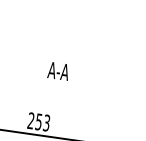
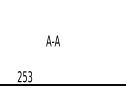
text: (57, 70) -> (52, 40), moved

